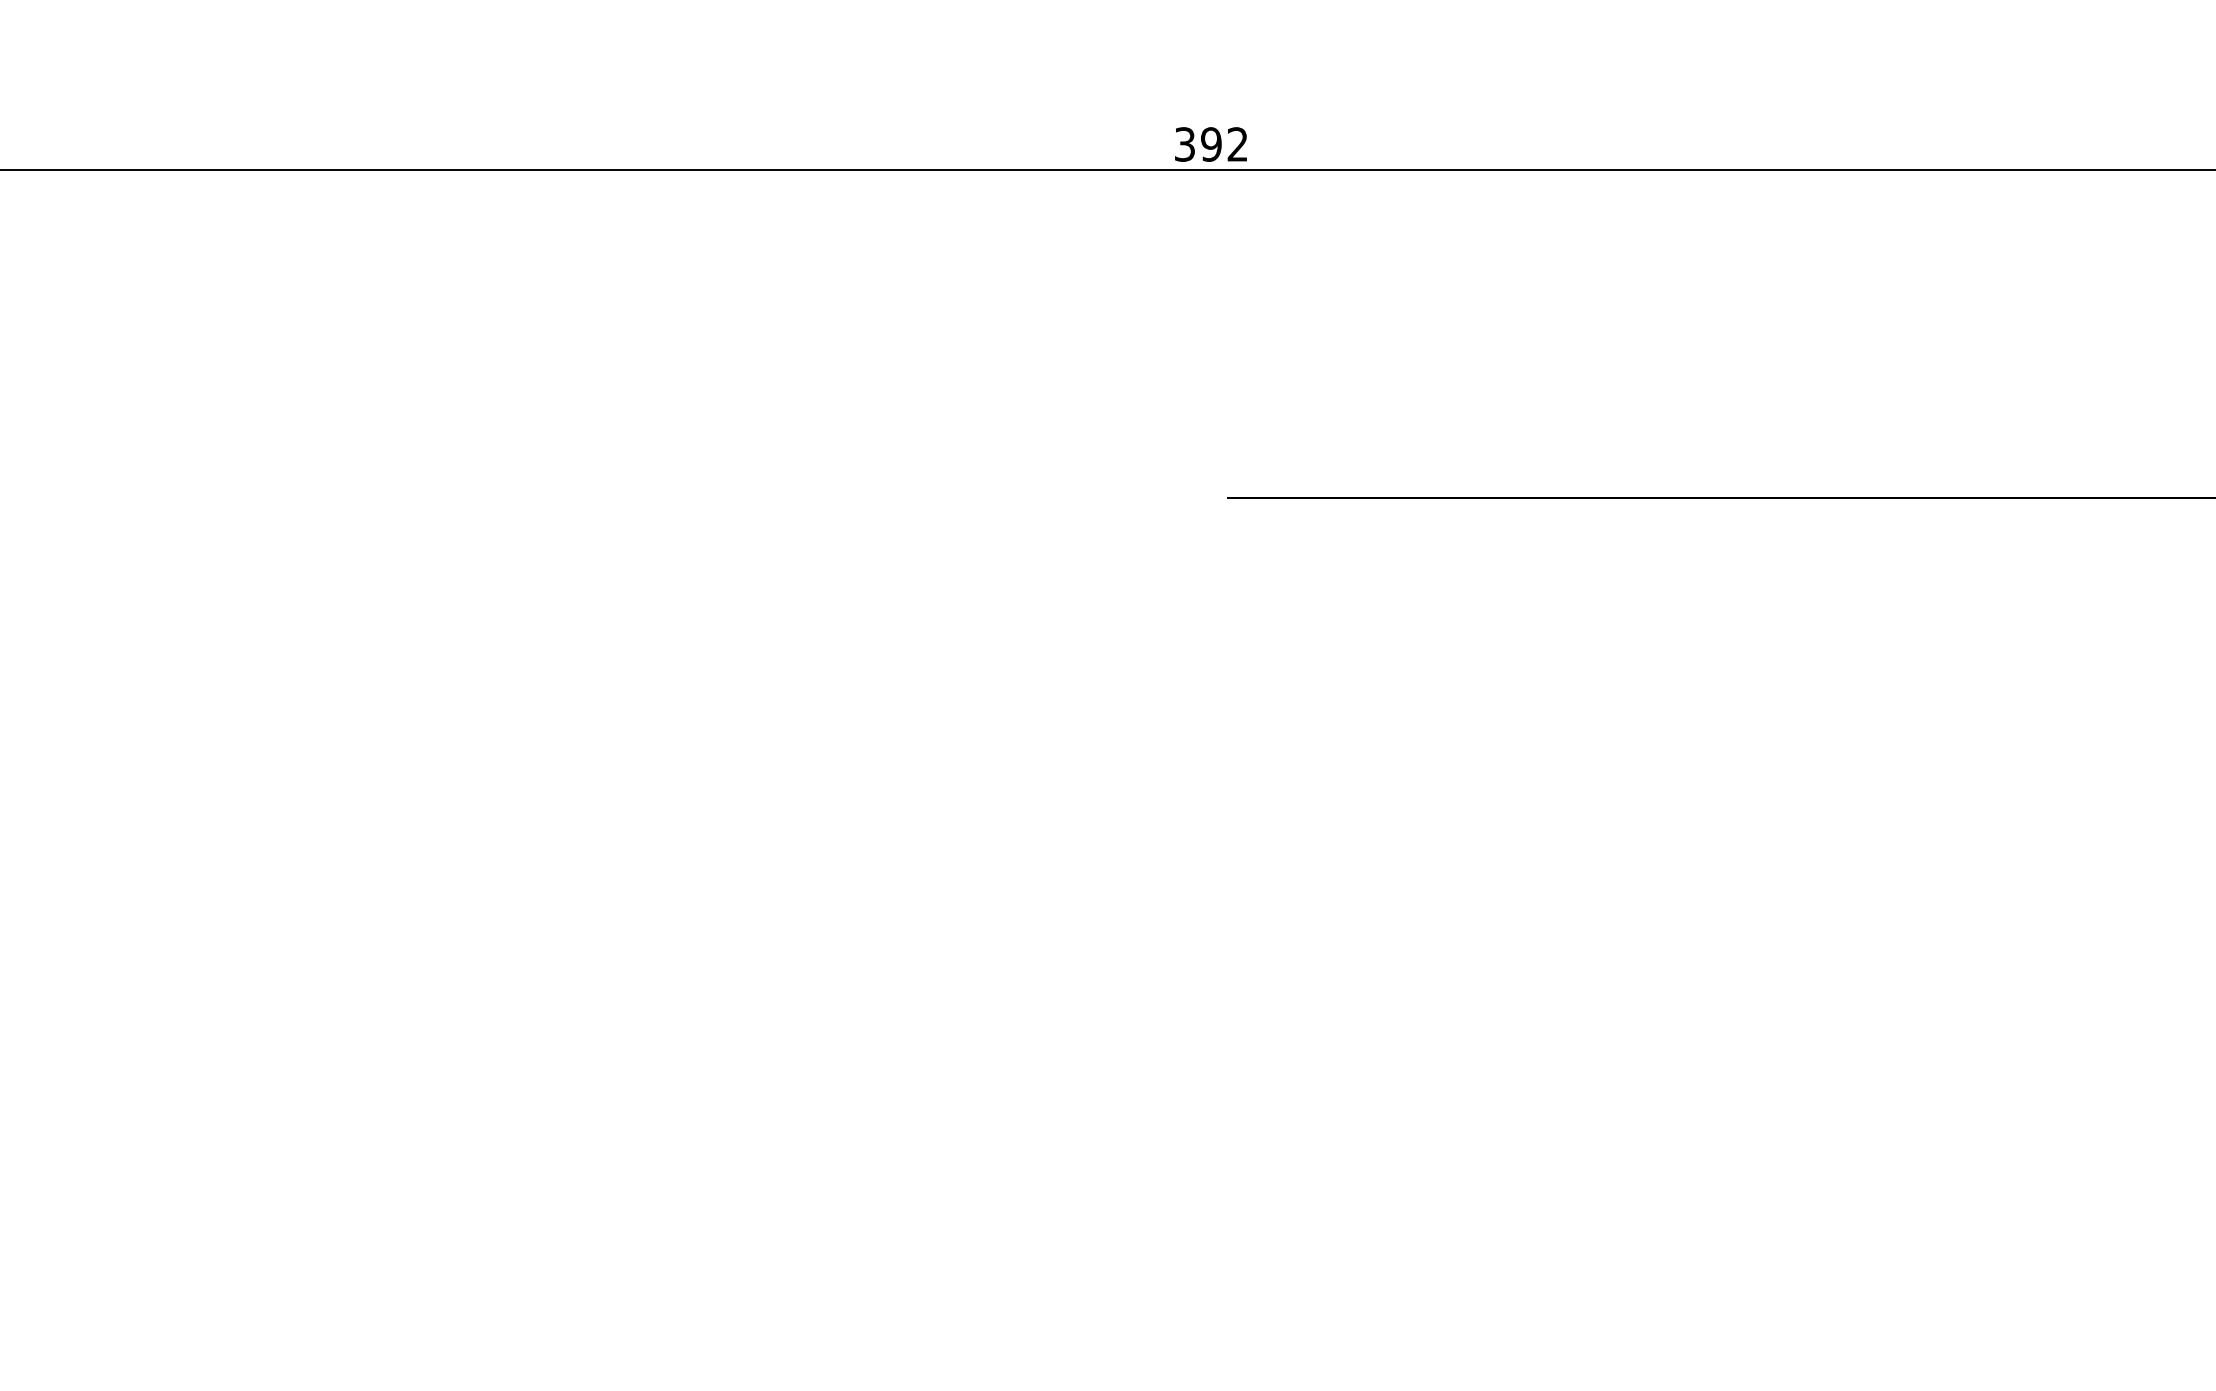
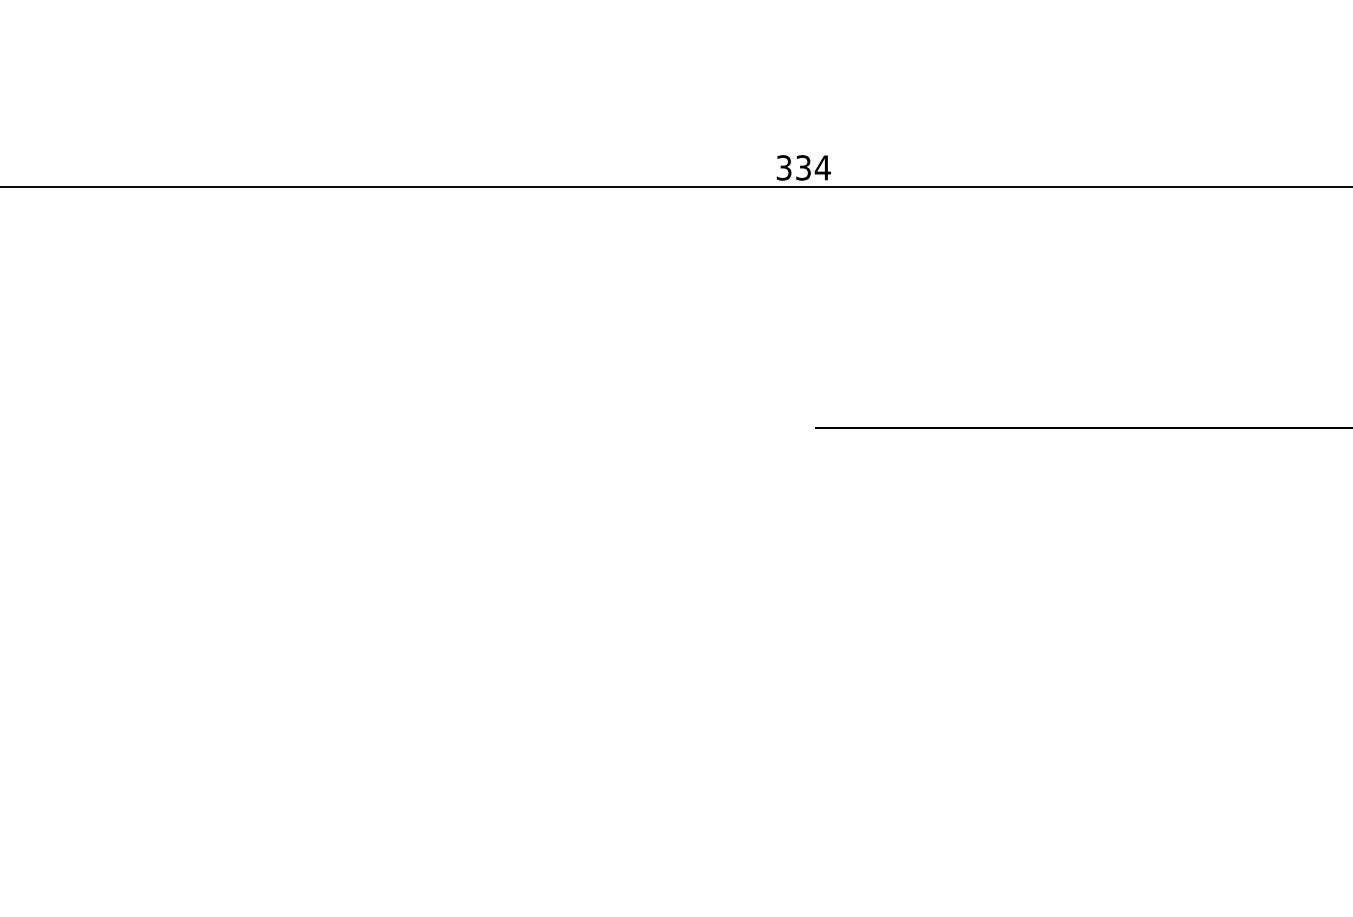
text: (1224, 144) -> (813, 167), 392 -> 334

